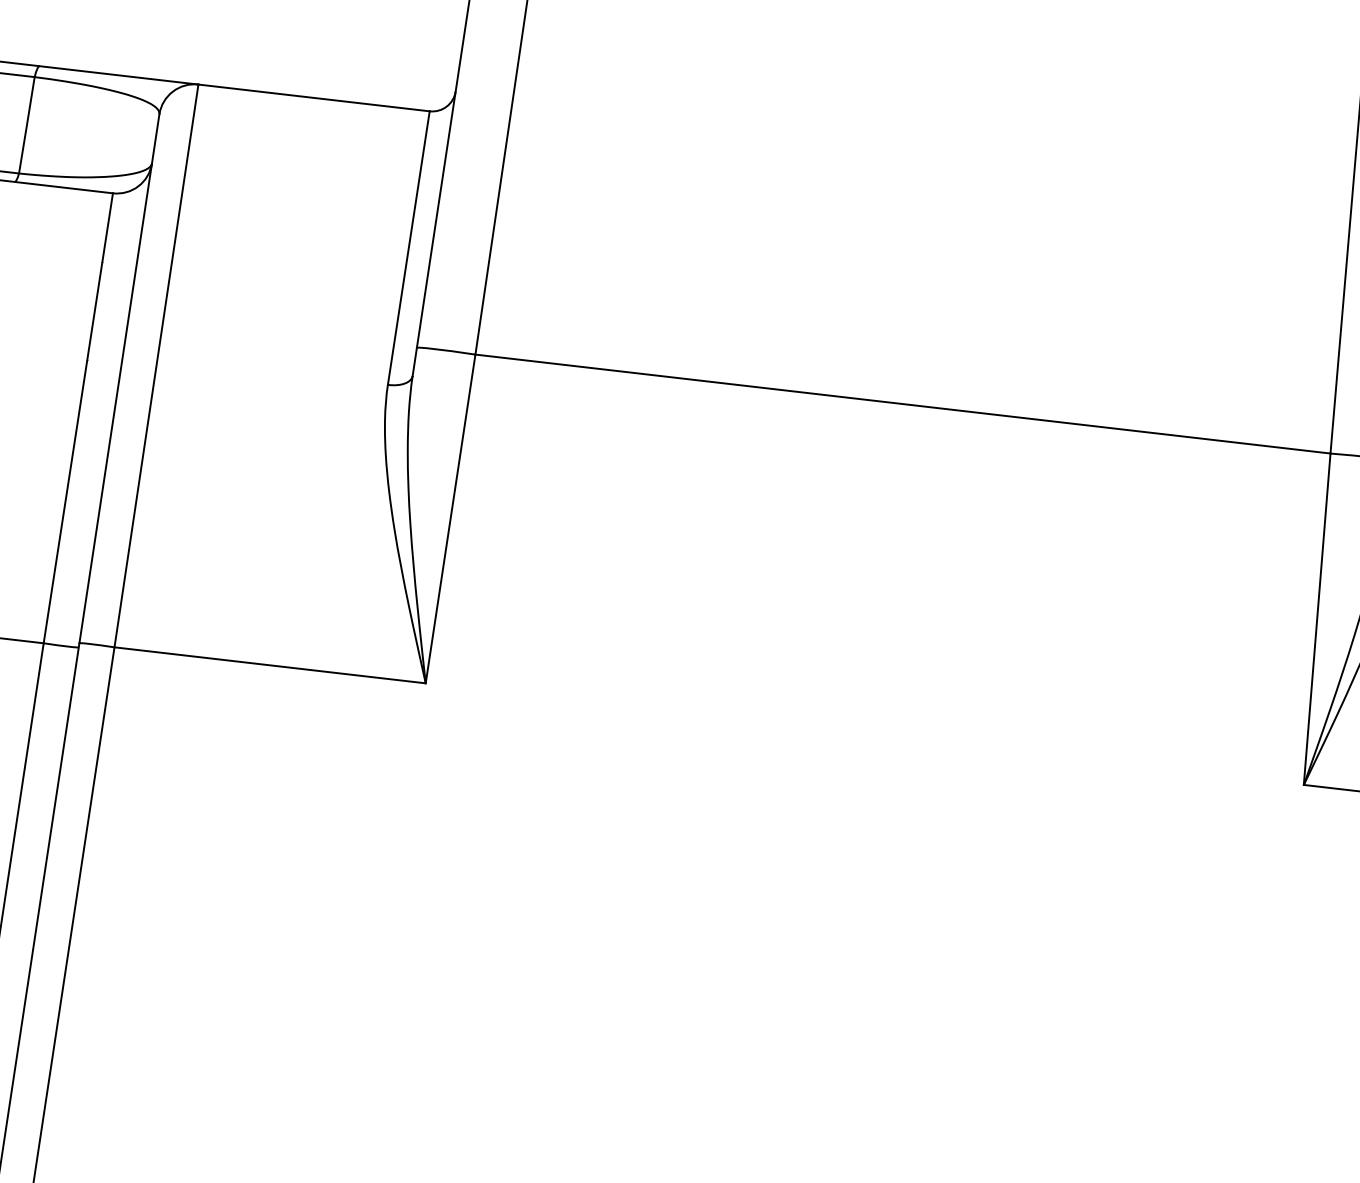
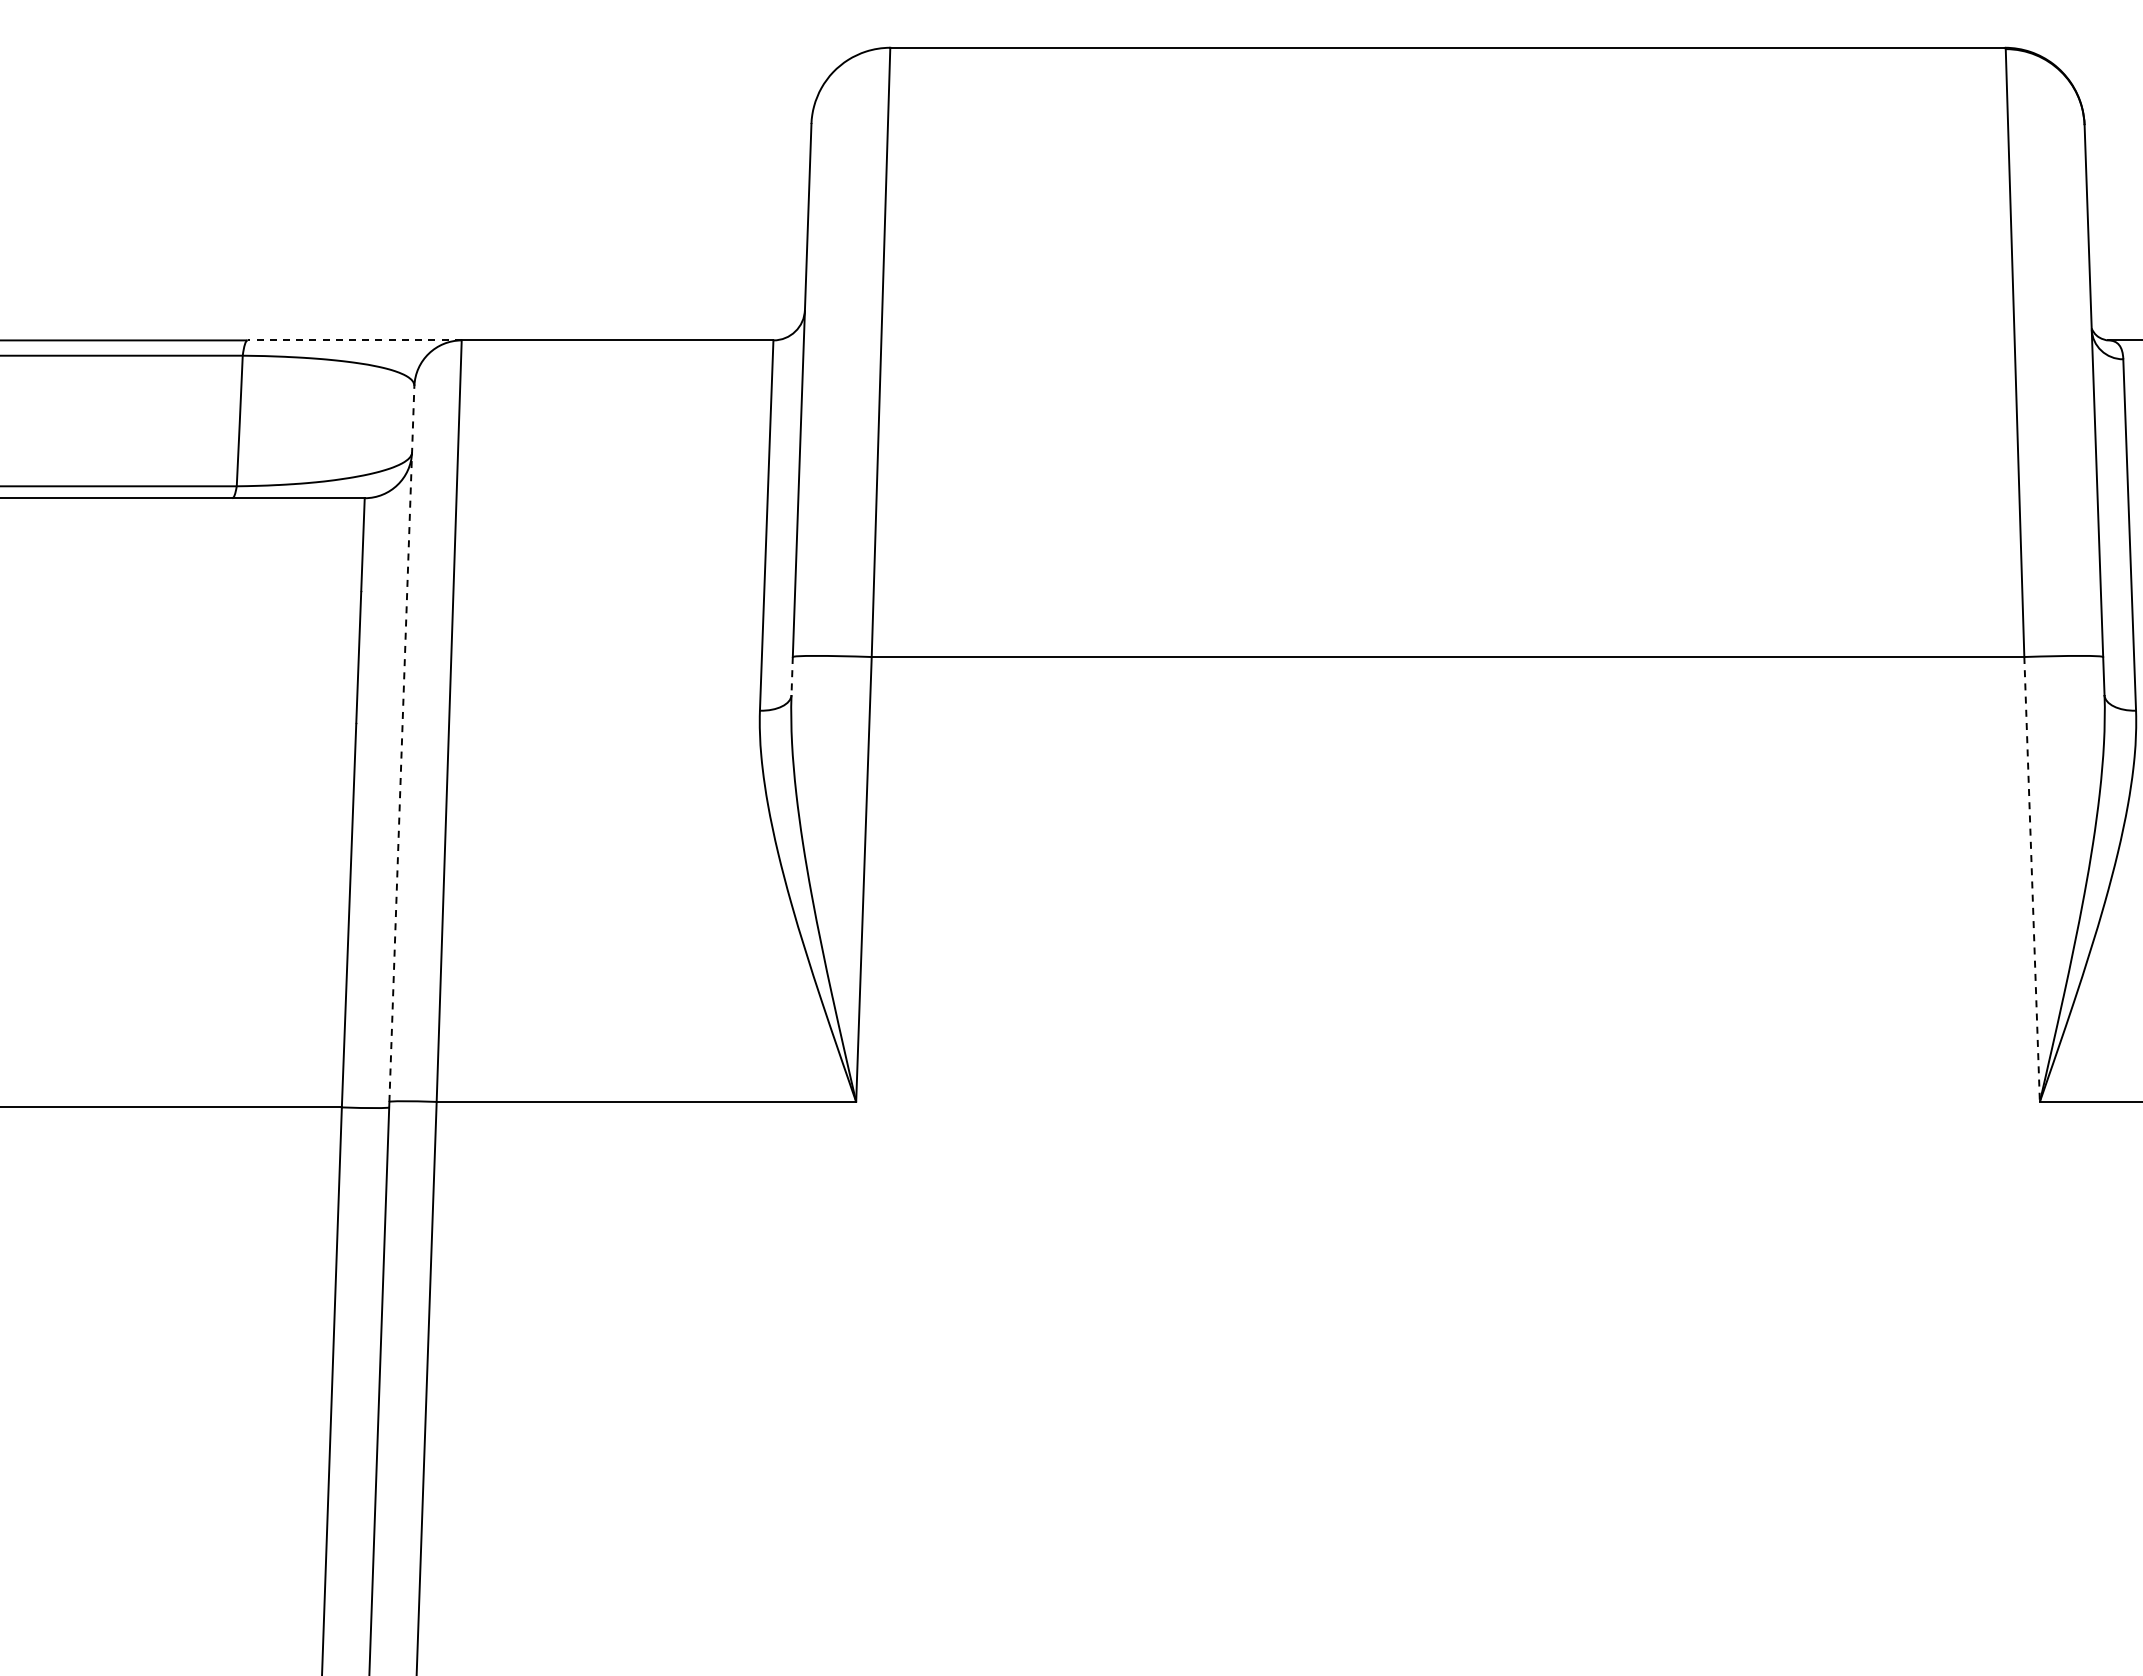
line: (118, 75) -> (354, 340), solid -> dashed
line: (414, 362) -> (792, 676), solid -> dashed
line: (119, 378) -> (401, 743), solid -> dashed
line: (1317, 619) -> (2032, 879), solid -> dashed

